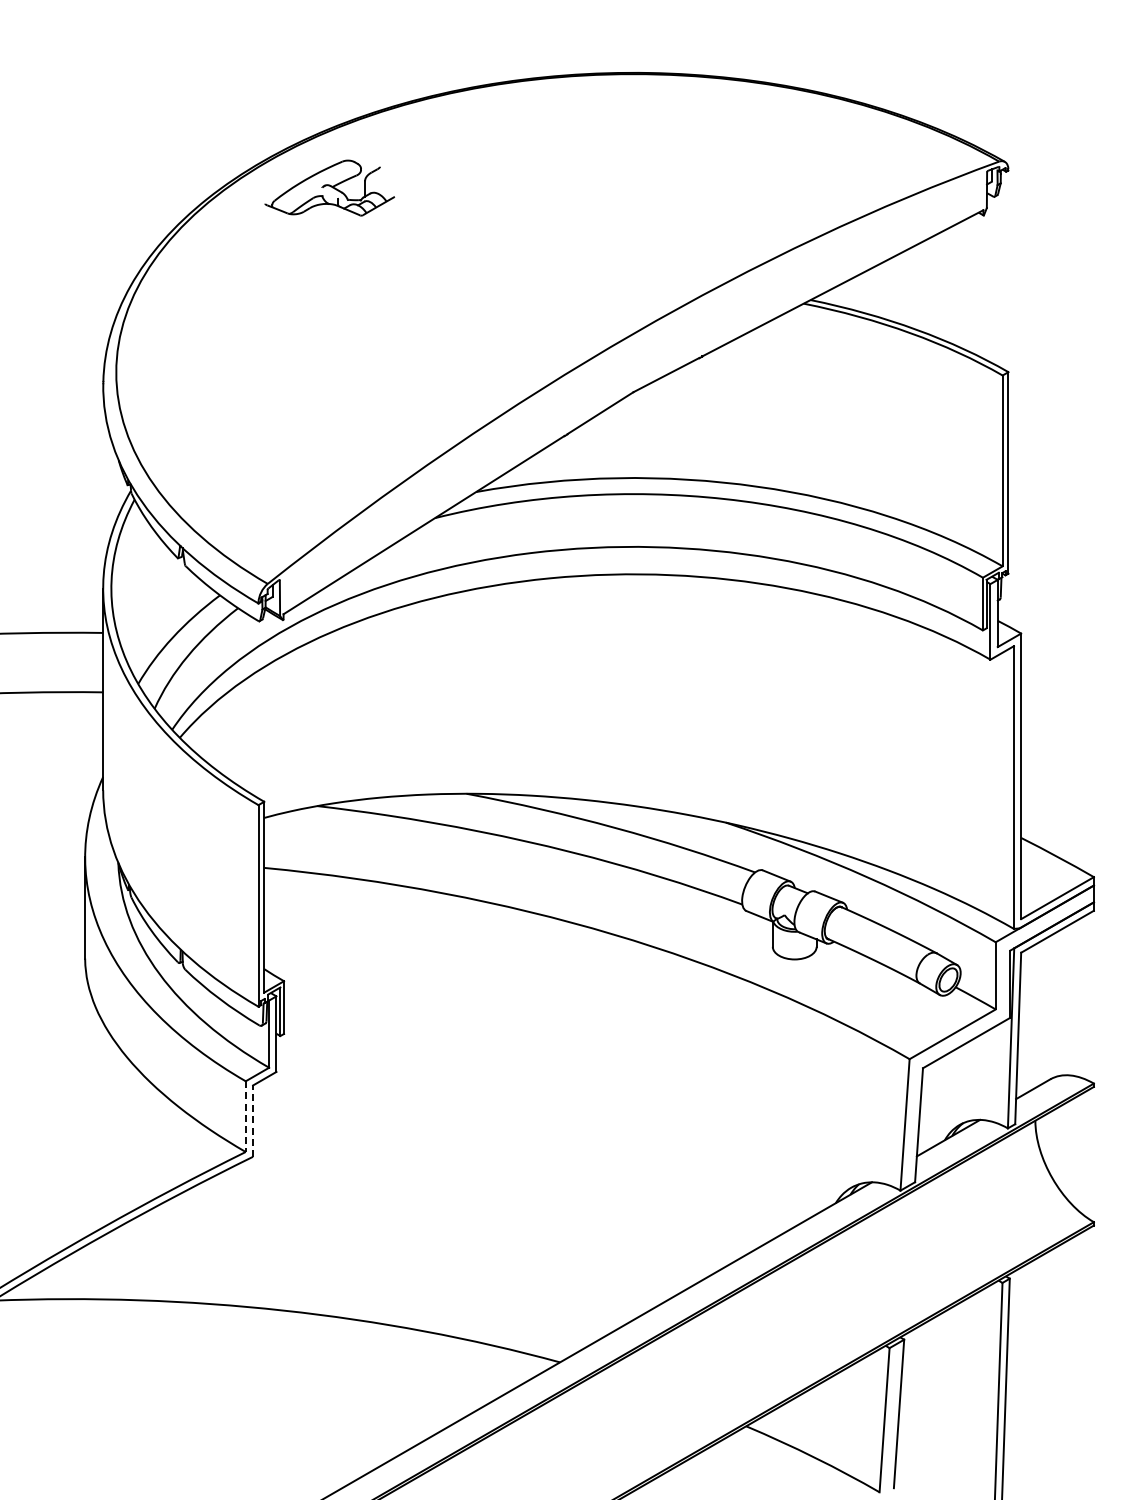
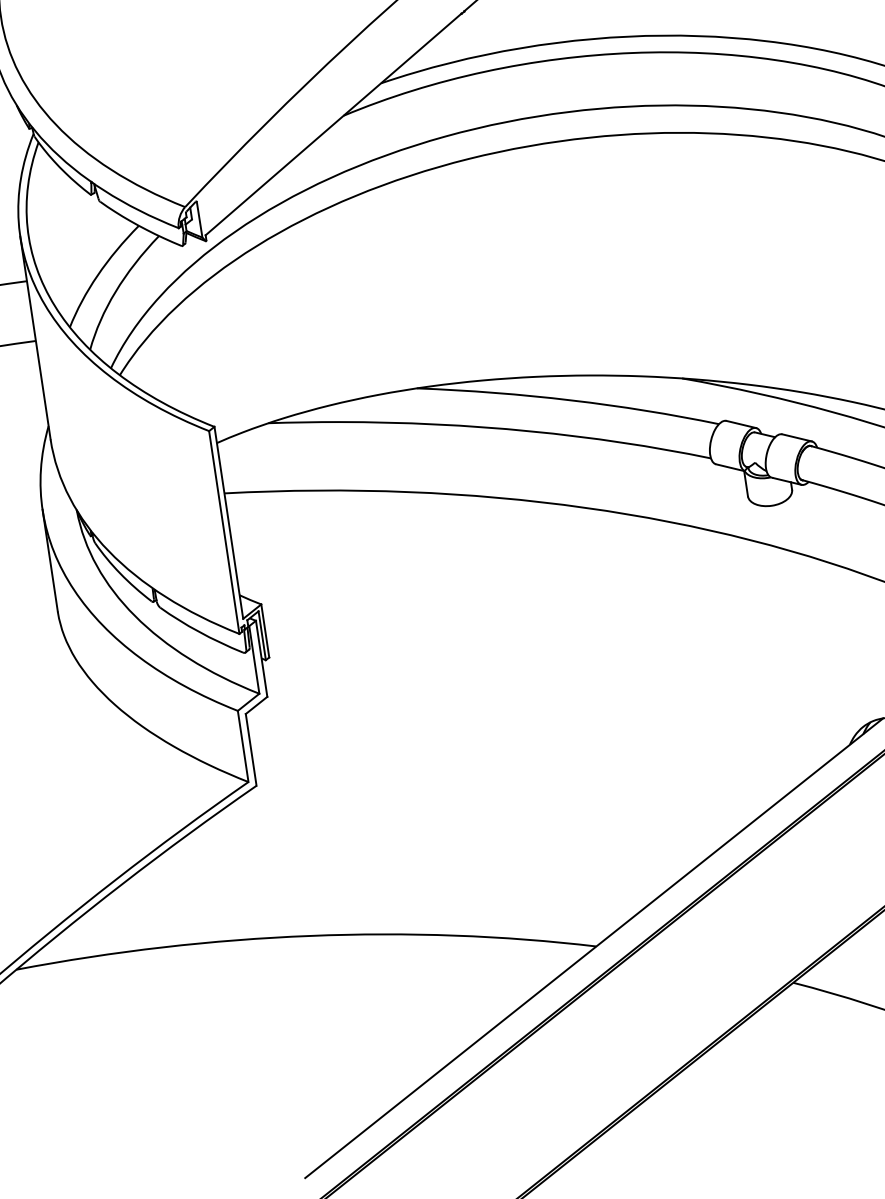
line: (245, 1117) -> (243, 747), dashed -> solid
line: (253, 1121) -> (251, 750), dashed -> solid

